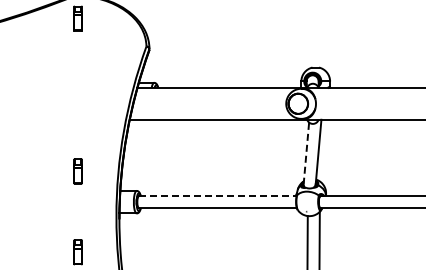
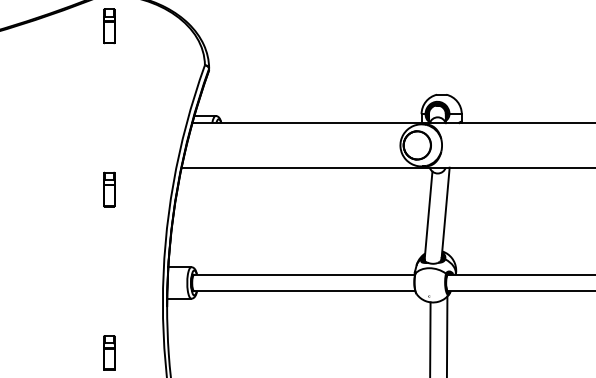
line: (306, 153) -> (428, 214), dashed -> solid
part: (77, 171) -> (108, 189), moved
line: (217, 196) -> (304, 275), dashed -> solid

